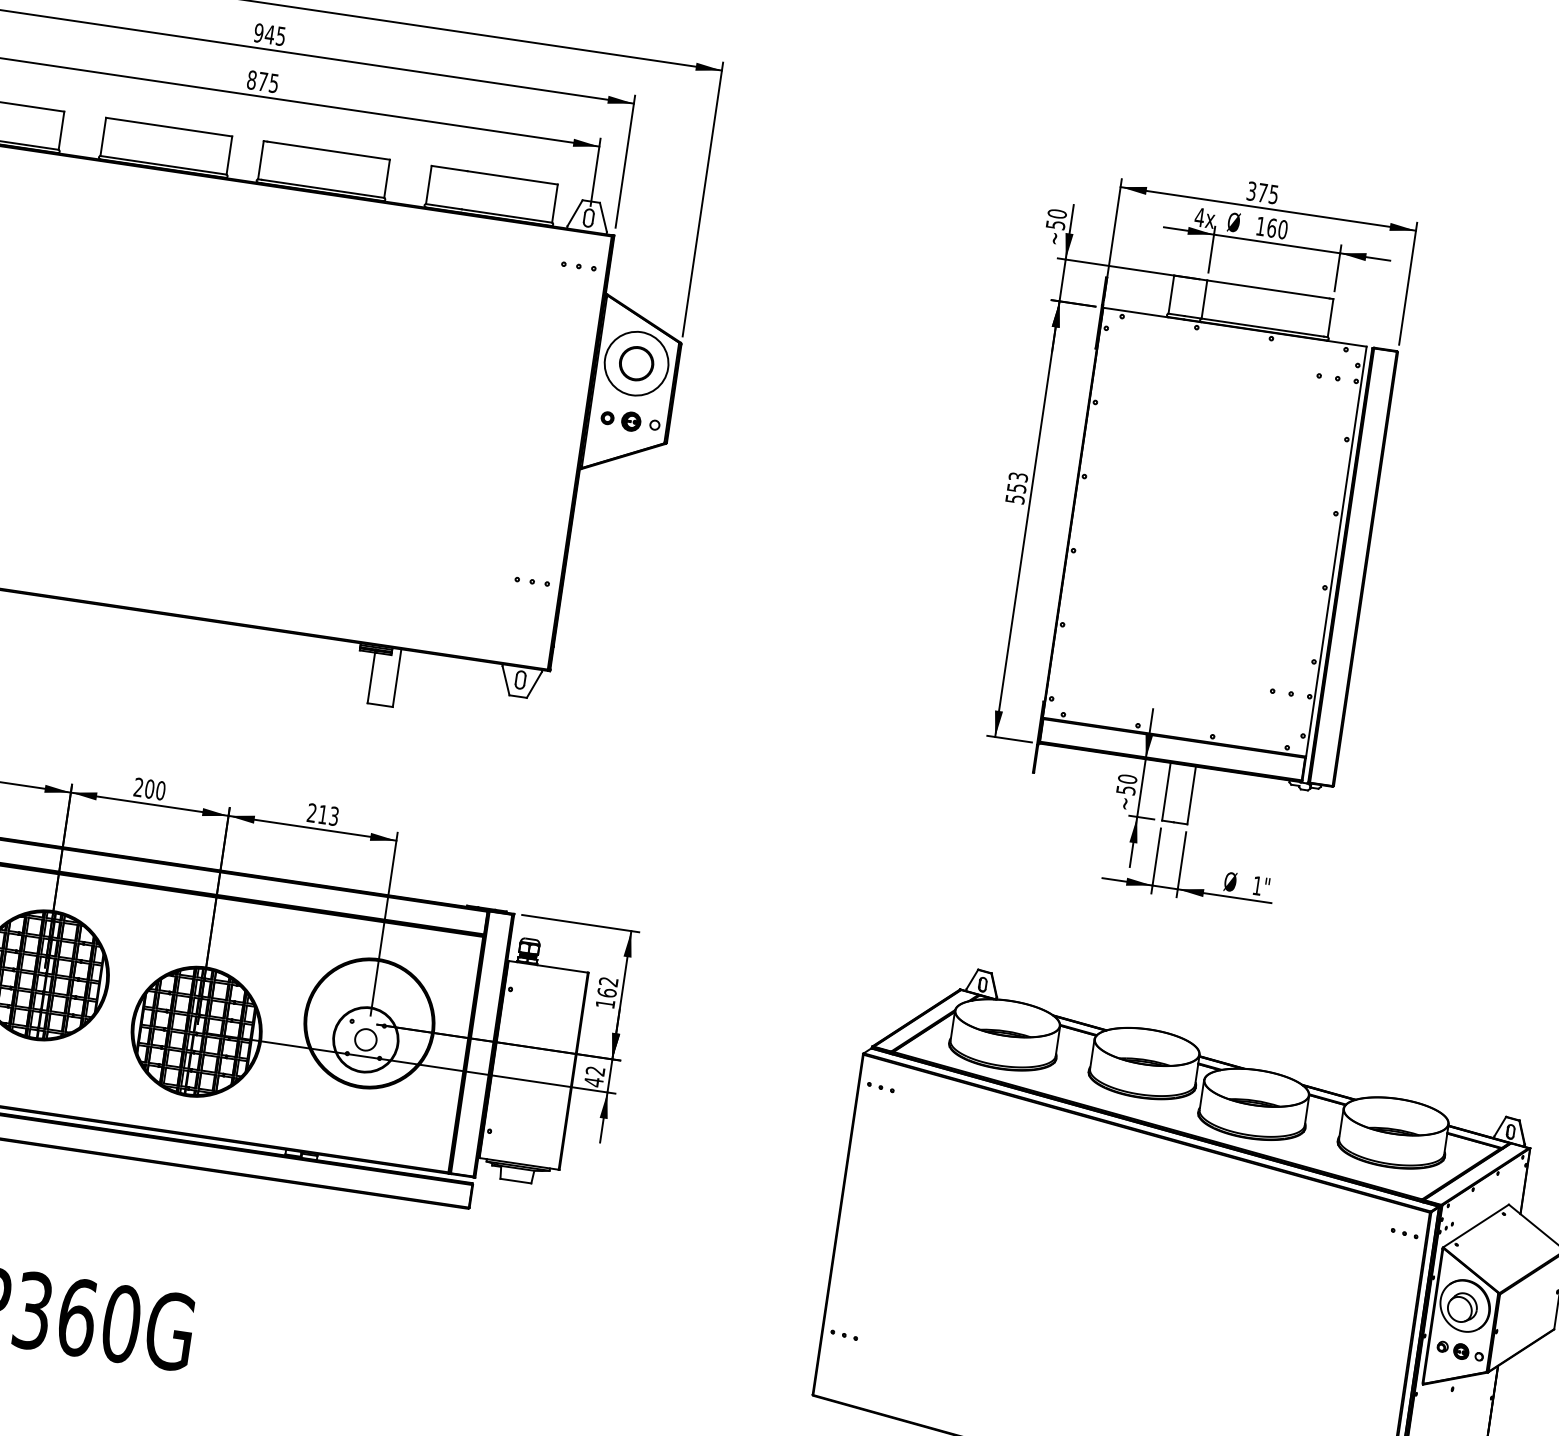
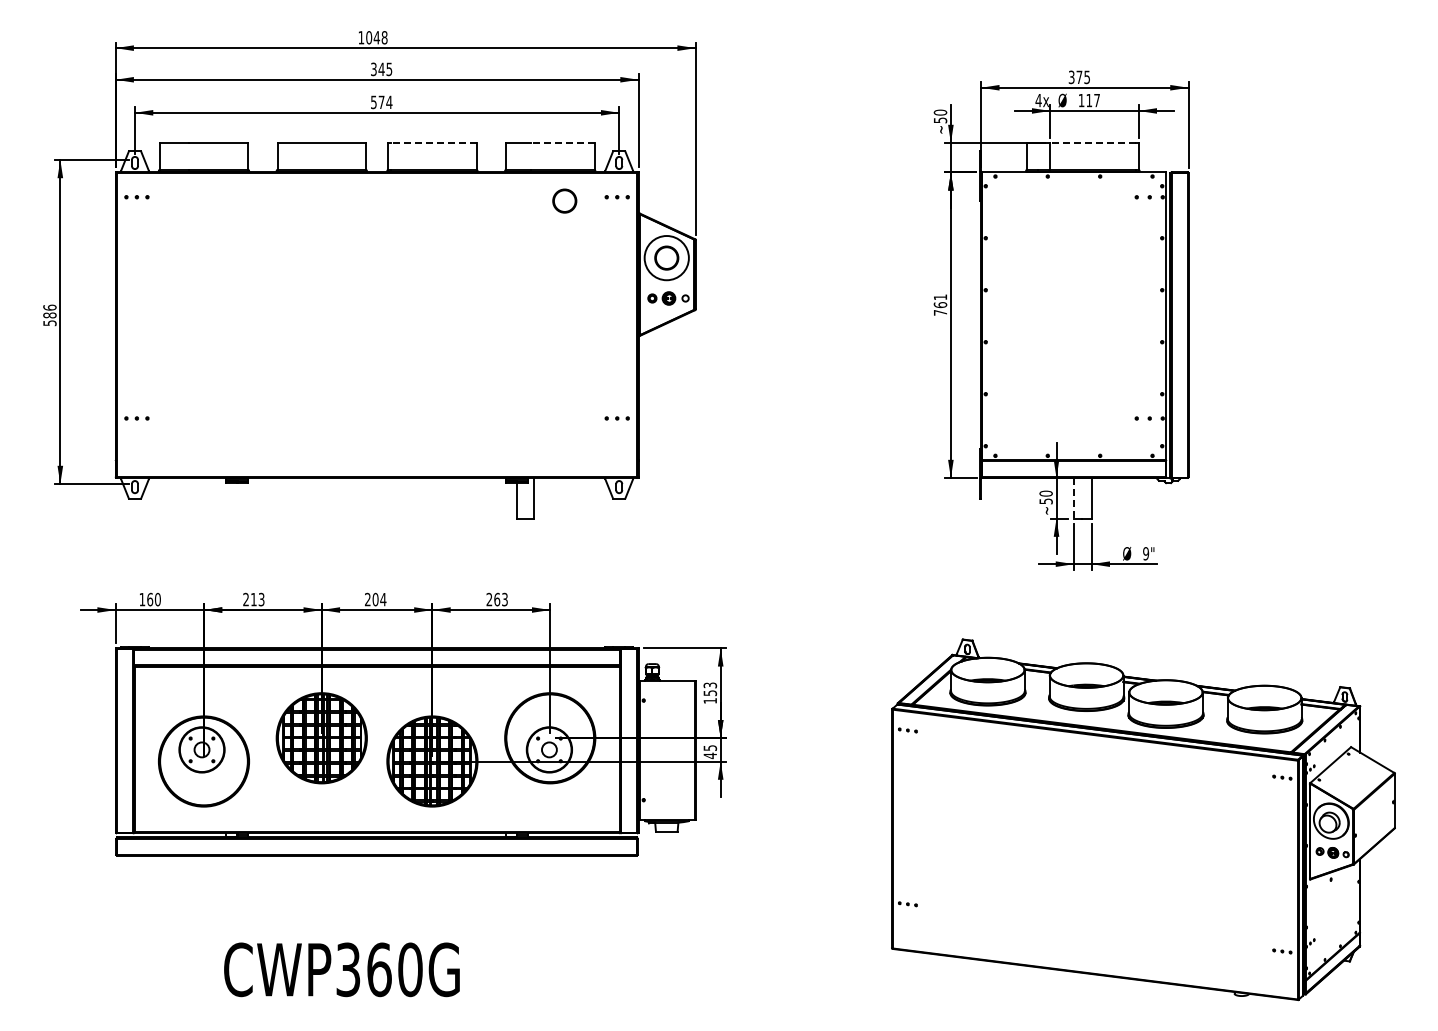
text: (258, 31) -> (373, 68), 945 -> 345
text: (262, 81) -> (381, 102), 875 -> 574
line: (328, 151) -> (433, 143), solid -> dashed
line: (512, 178) -> (562, 143), solid -> dashed
text: (1277, 228) -> (1093, 100), 160 -> 117
circle: (502, 260) -> (564, 200), added
line: (1268, 290) -> (1093, 143), solid -> dashed
text: (1016, 487) -> (940, 304), 553 -> 761
text: (161, 790) -> (383, 599), 200 -> 204
line: (1167, 792) -> (1074, 498), solid -> dashed
text: (323, 814) -> (497, 599), 213 -> 263
text: (1258, 885) -> (1146, 553), 1" -> 9"
text: (608, 987) -> (710, 689), 162 -> 153
text: (595, 1070) -> (710, 747), 42 -> 45

